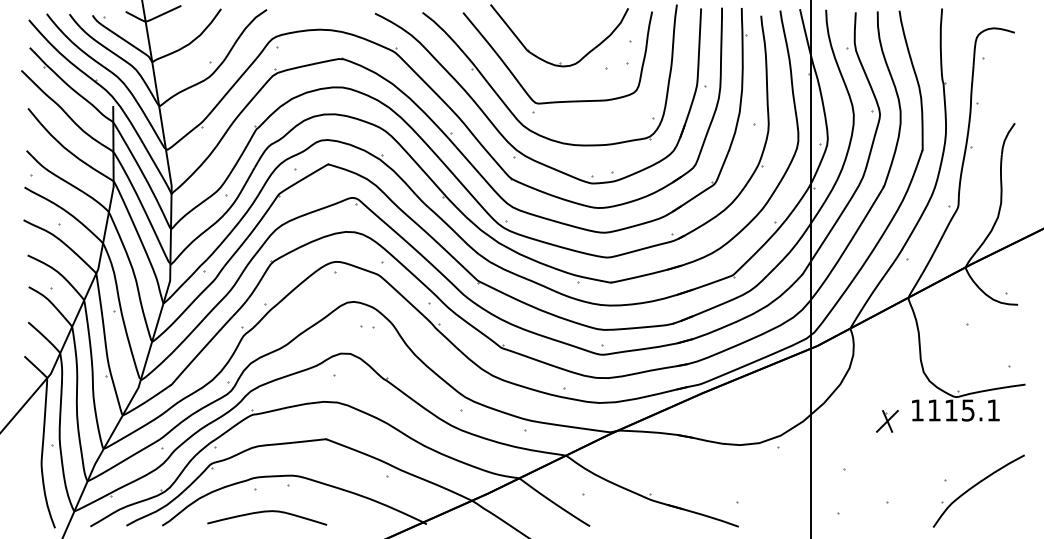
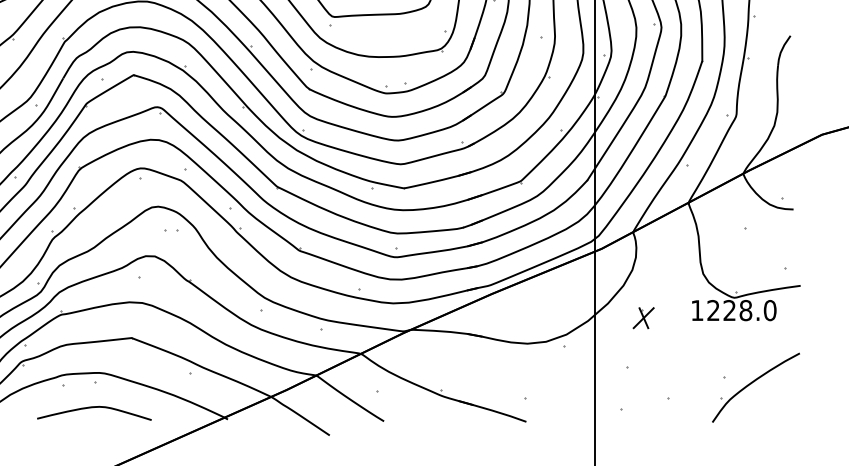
text: (964, 410) -> (742, 310), 1115.1 -> 1228.0
part: (887, 421) -> (643, 318), moved
curve: (267, 512) -> (94, 408), moved

